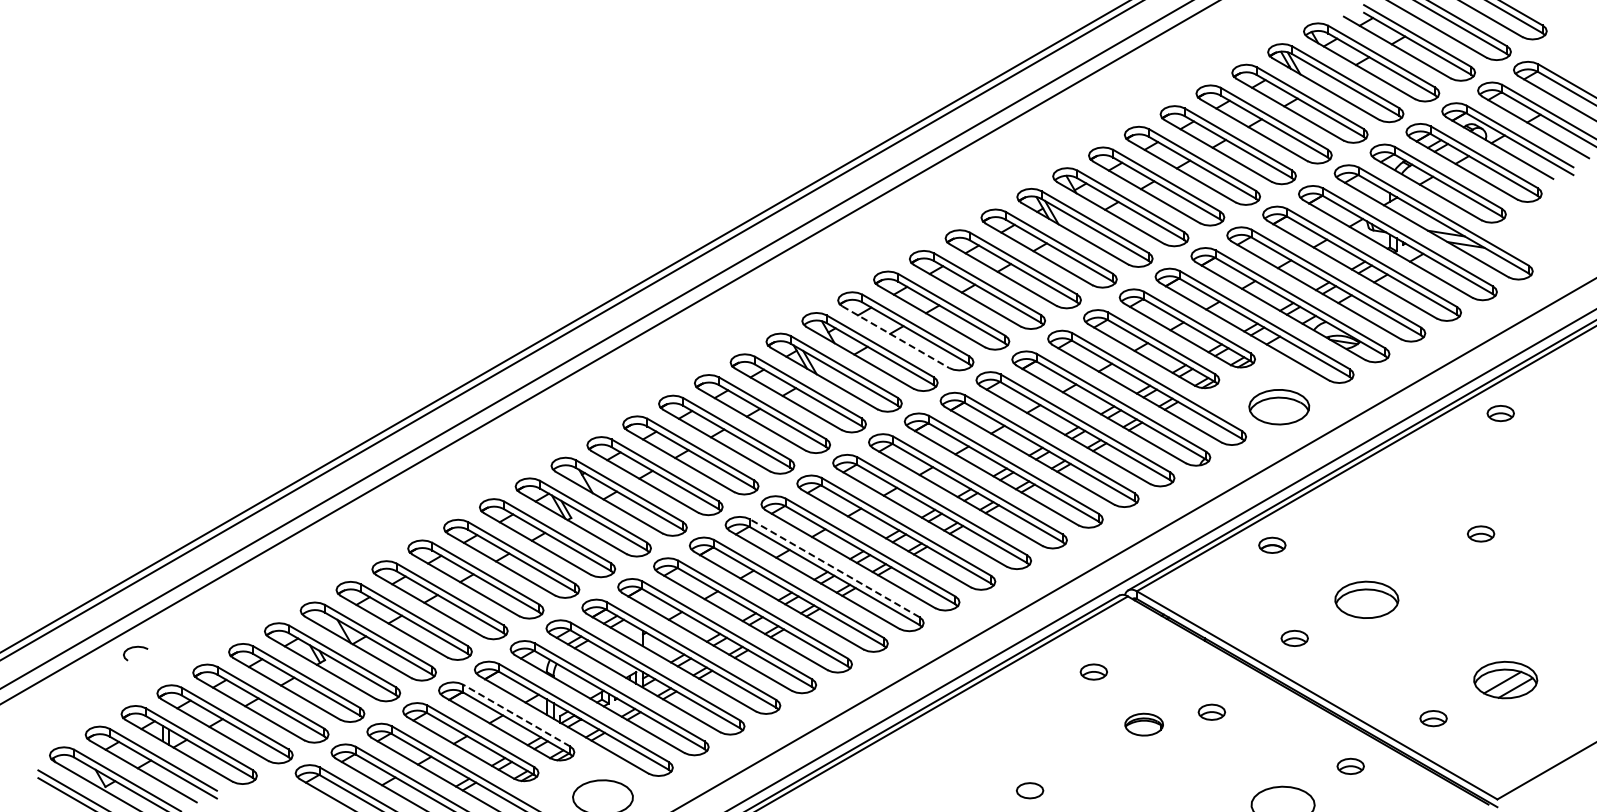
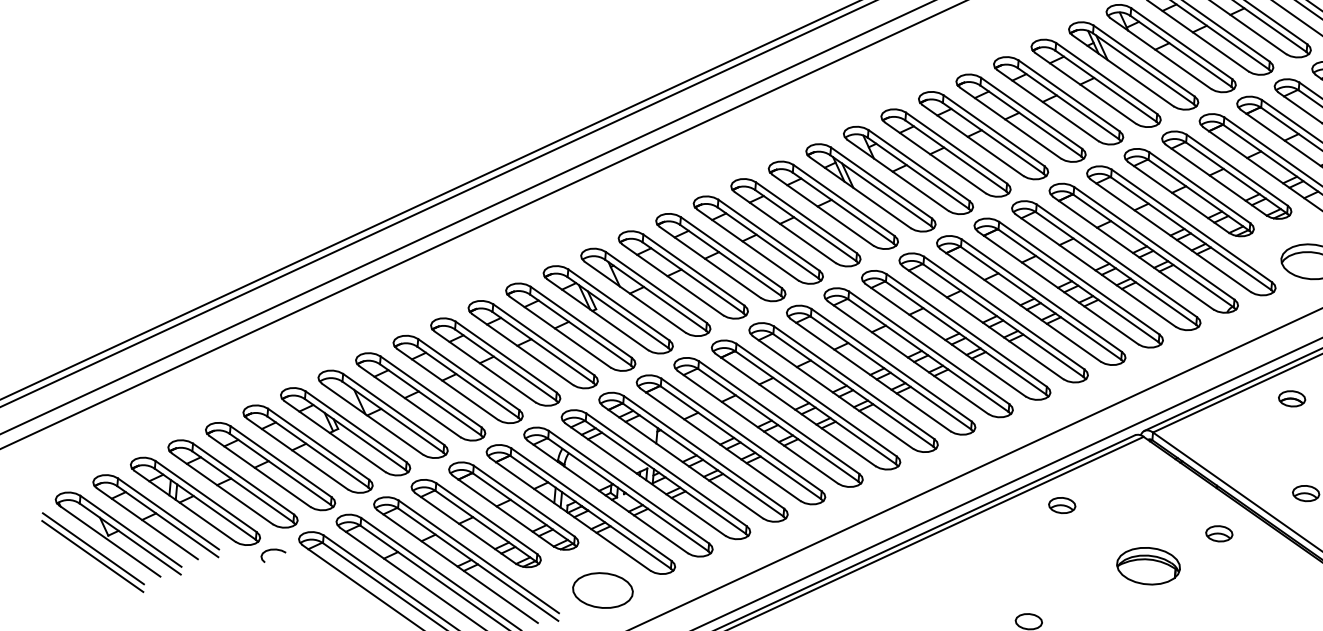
line: (895, 337) -> (935, 158), dashed -> solid
line: (834, 568) -> (853, 382), dashed -> solid
curve: (134, 648) -> (272, 550), moved
part: (1093, 671) -> (1061, 504), moved
part: (1211, 711) -> (1219, 532), moved
line: (516, 715) -> (524, 501), dashed -> solid
part: (1143, 724) -> (1147, 565), size x1.67

